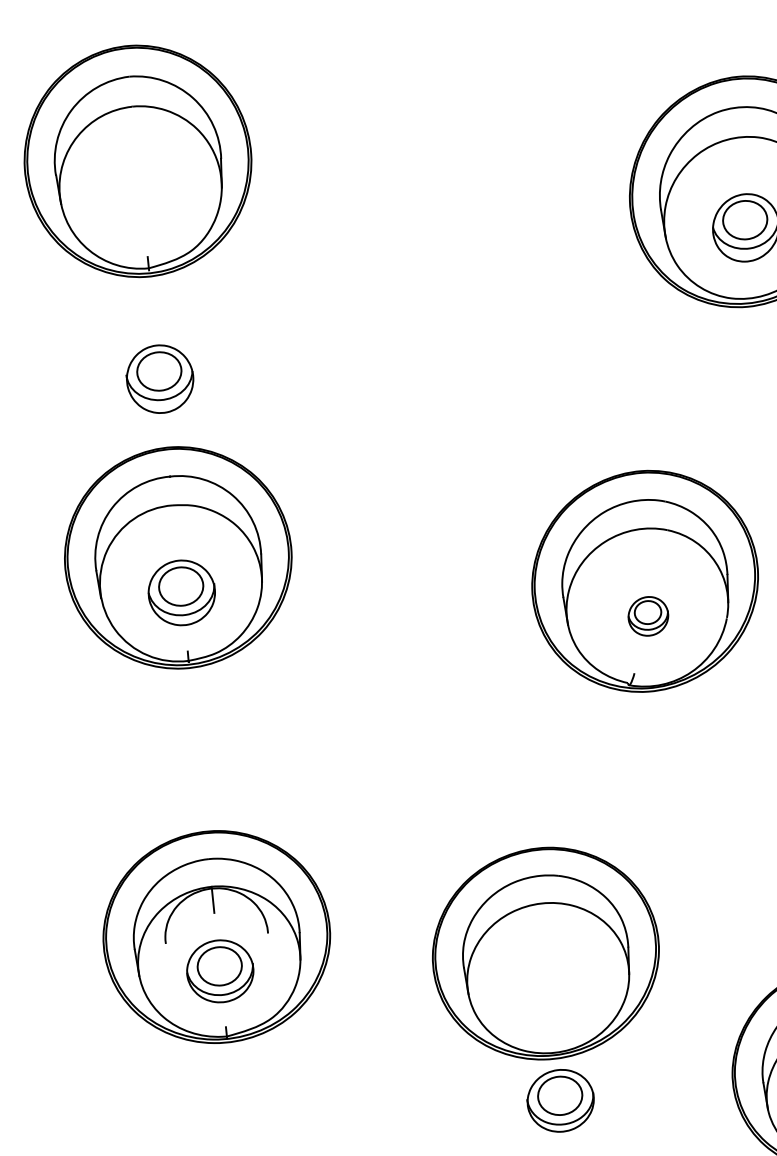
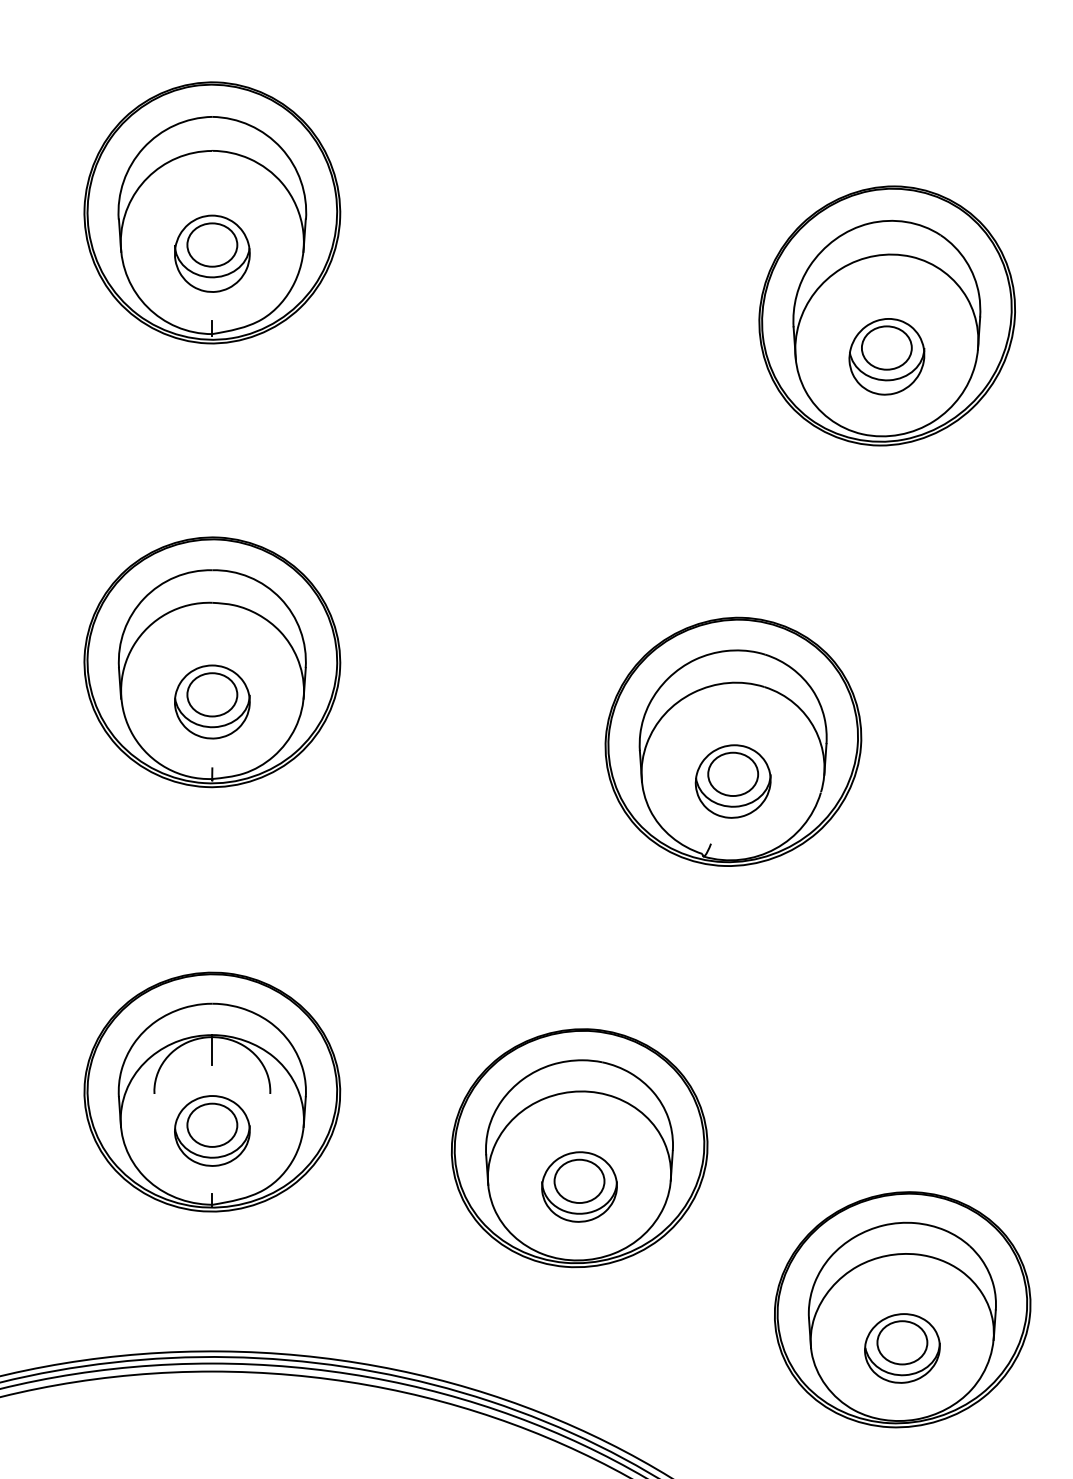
part: (160, 378) -> (212, 253), moved
part: (647, 616) -> (732, 781), size x1.67
part: (560, 1100) -> (579, 1186), moved

